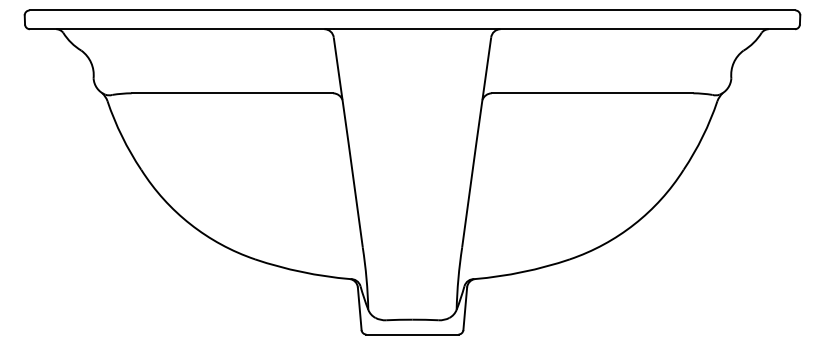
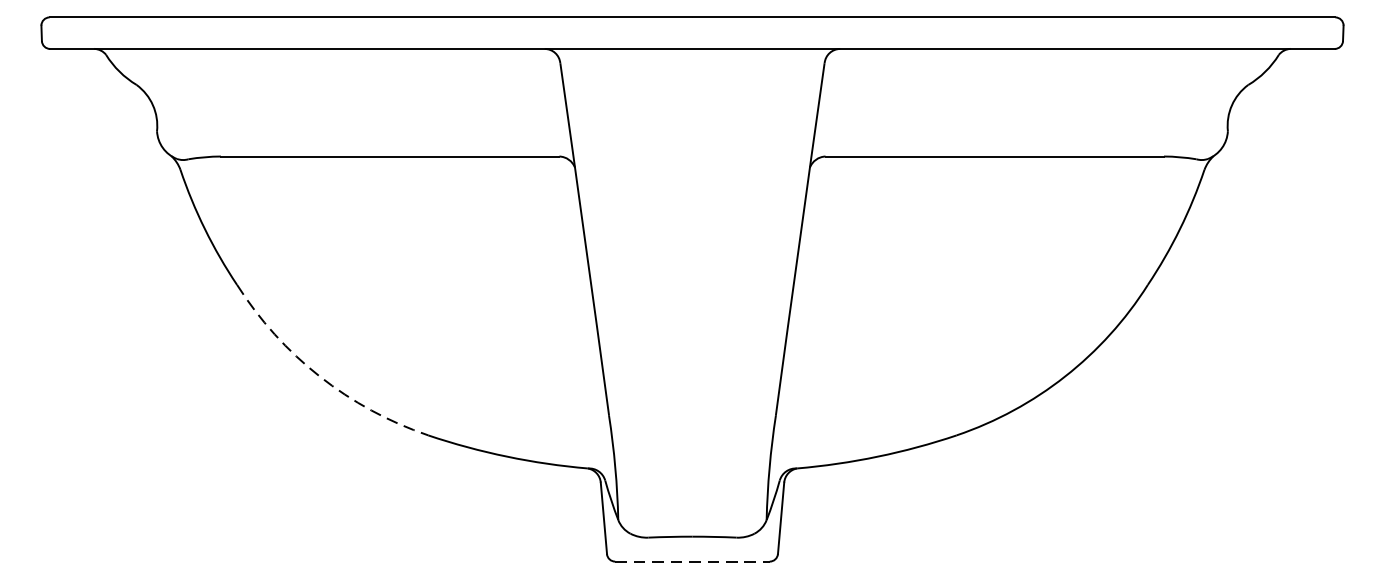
arc: (190, 224) -> (319, 376), solid -> dashed
line: (412, 334) -> (692, 561), solid -> dashed

